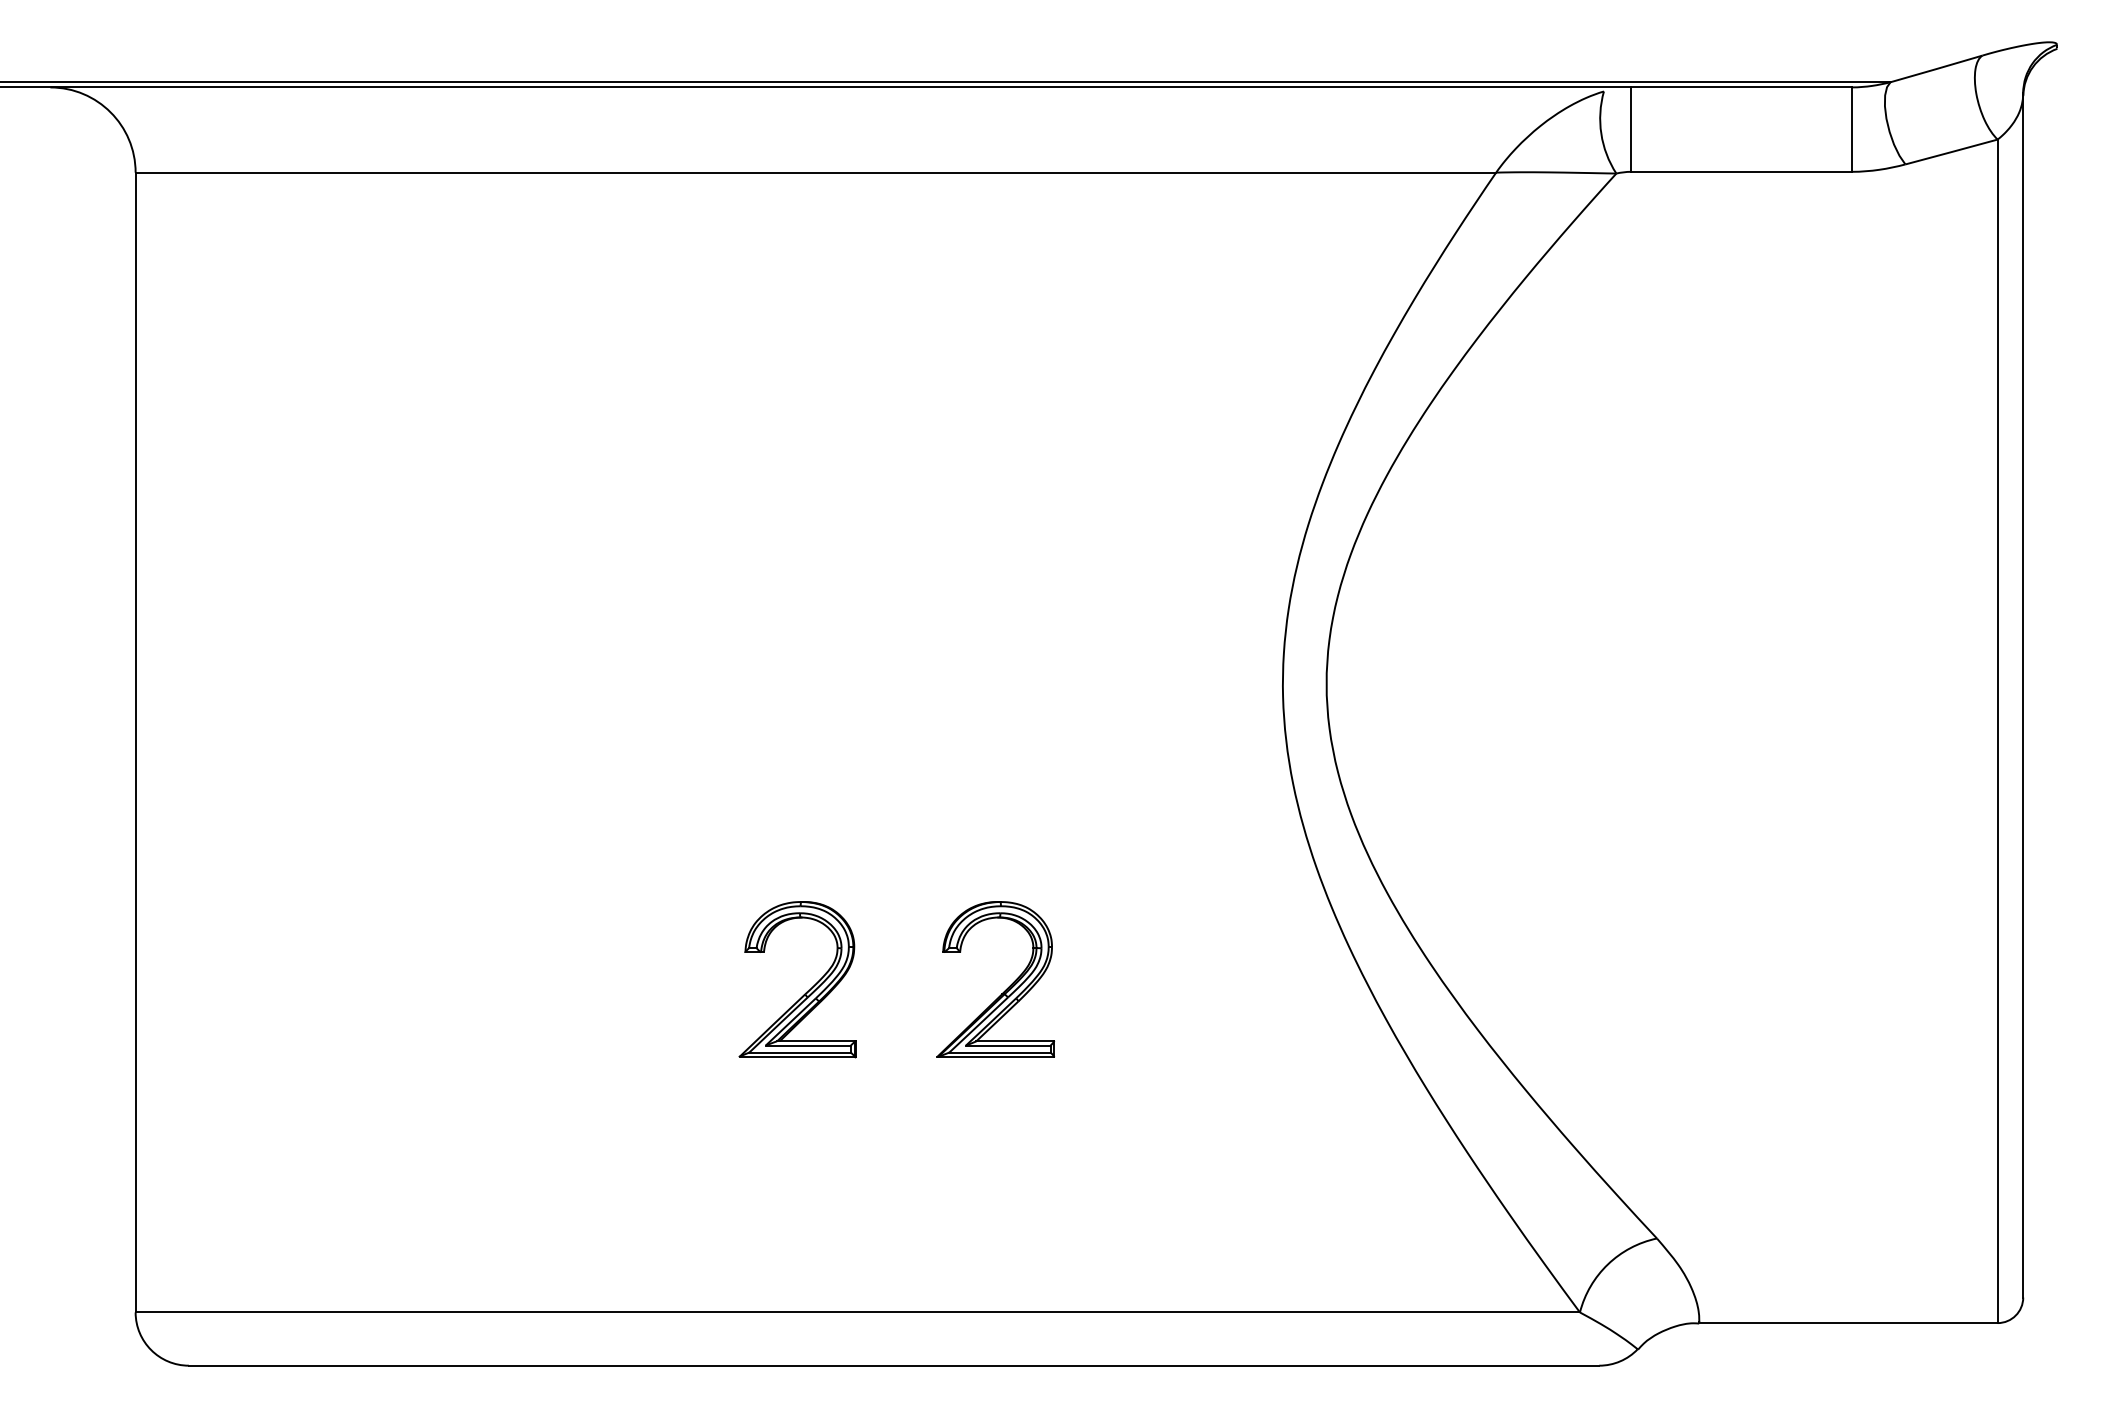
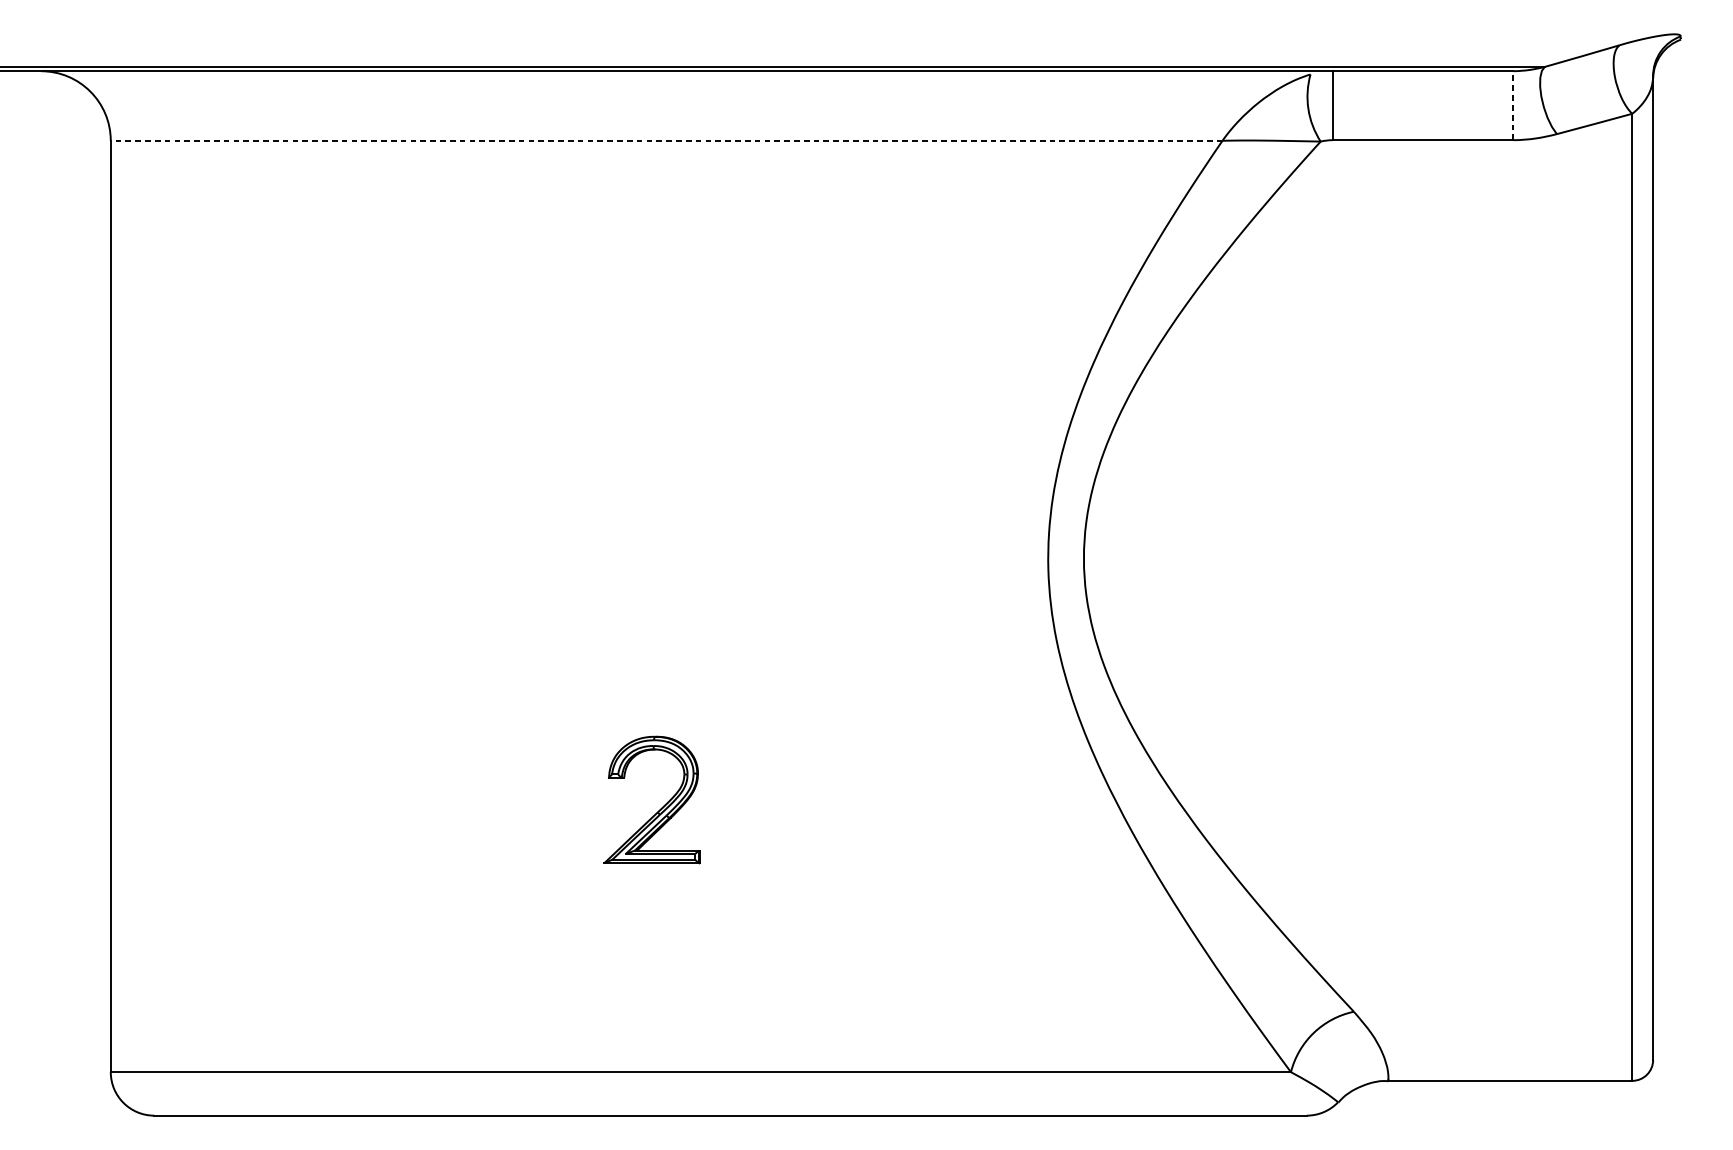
line: (1852, 129) -> (1513, 105), solid -> dashed
line: (815, 172) -> (666, 140), solid -> dashed
part: (1005, 989) -> (821, 808), removed

